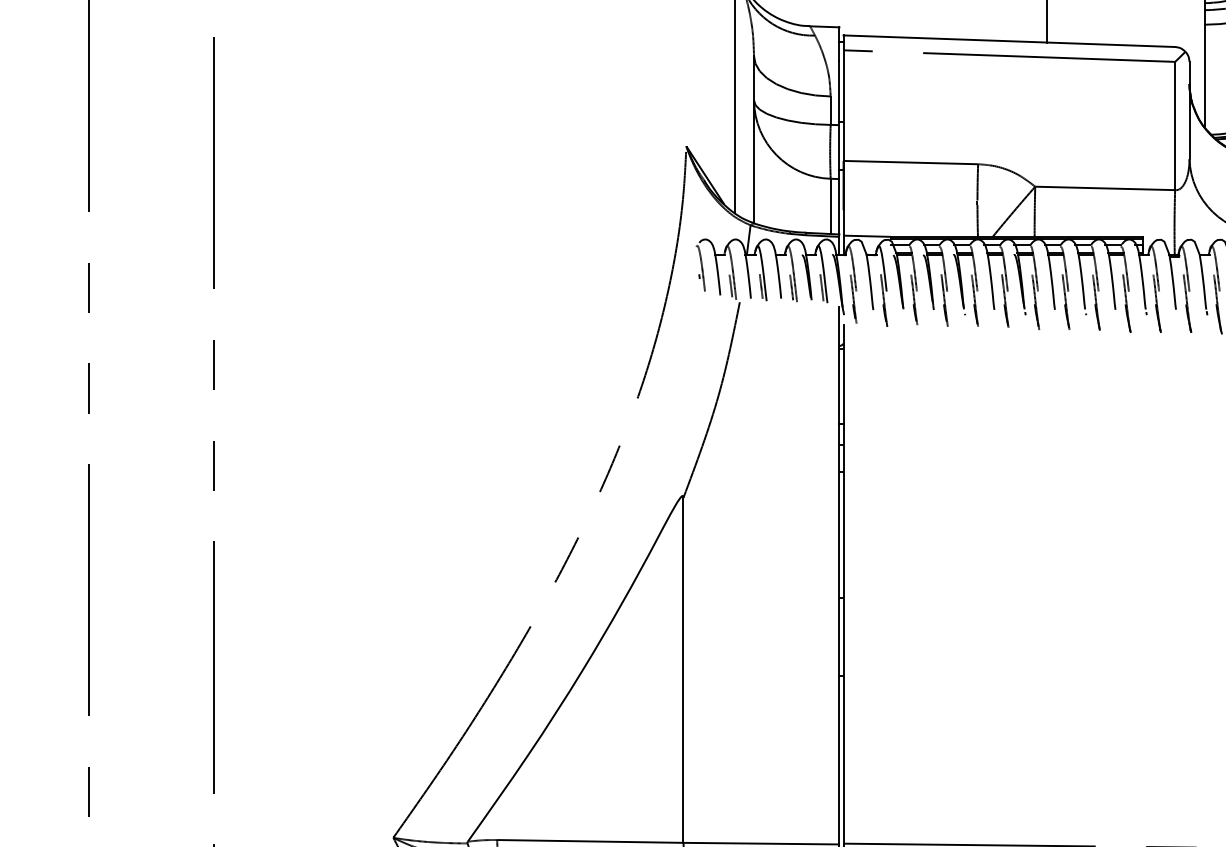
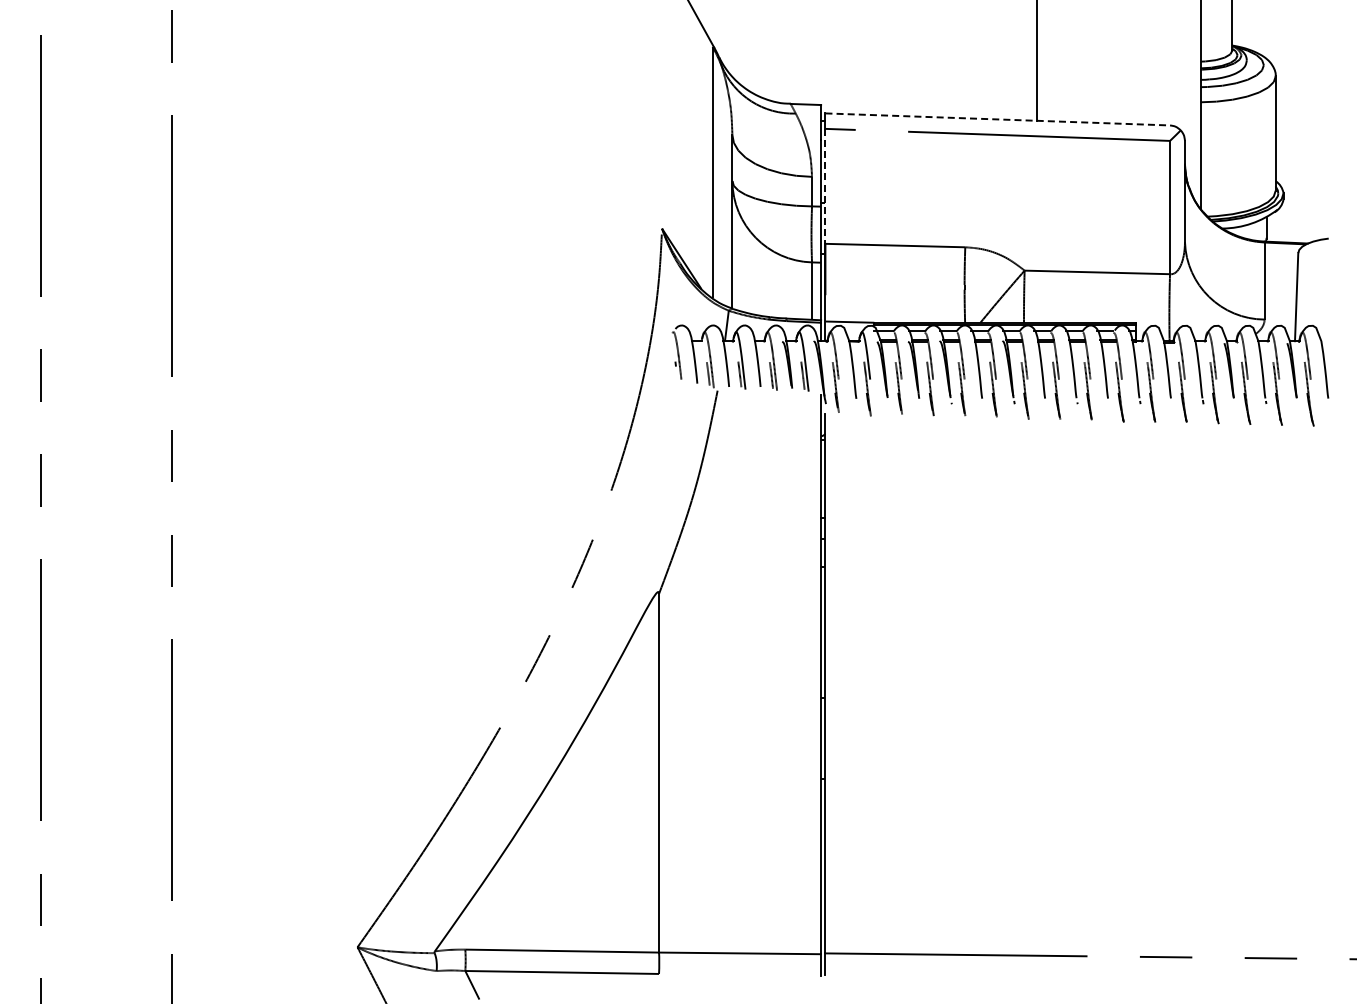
line: (1010, 41) -> (998, 119), solid -> dashed
line: (843, 105) -> (825, 186), solid -> dashed

